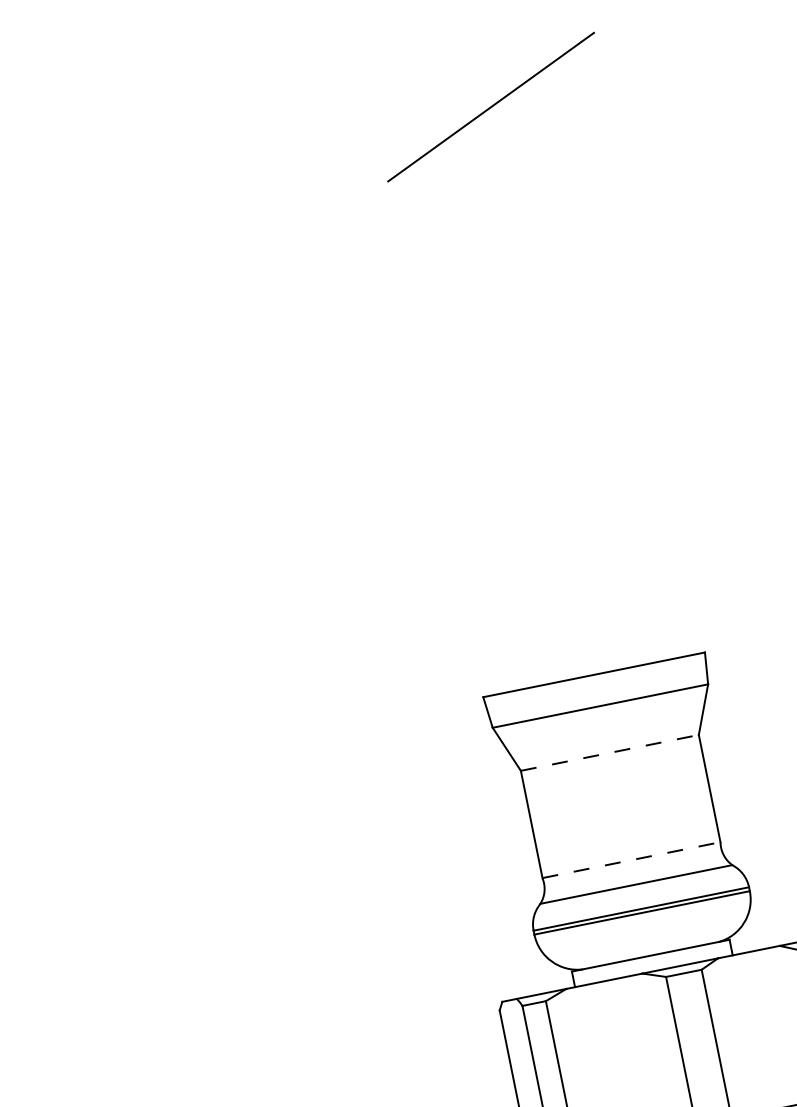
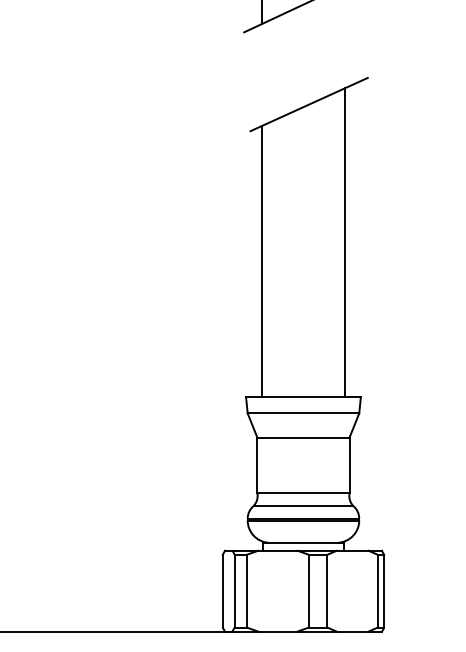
line: (615, 359) -> (345, 242), added
line: (460, 428) -> (261, 261), added
line: (609, 752) -> (303, 437), dashed -> solid
line: (631, 860) -> (303, 493), dashed -> solid

